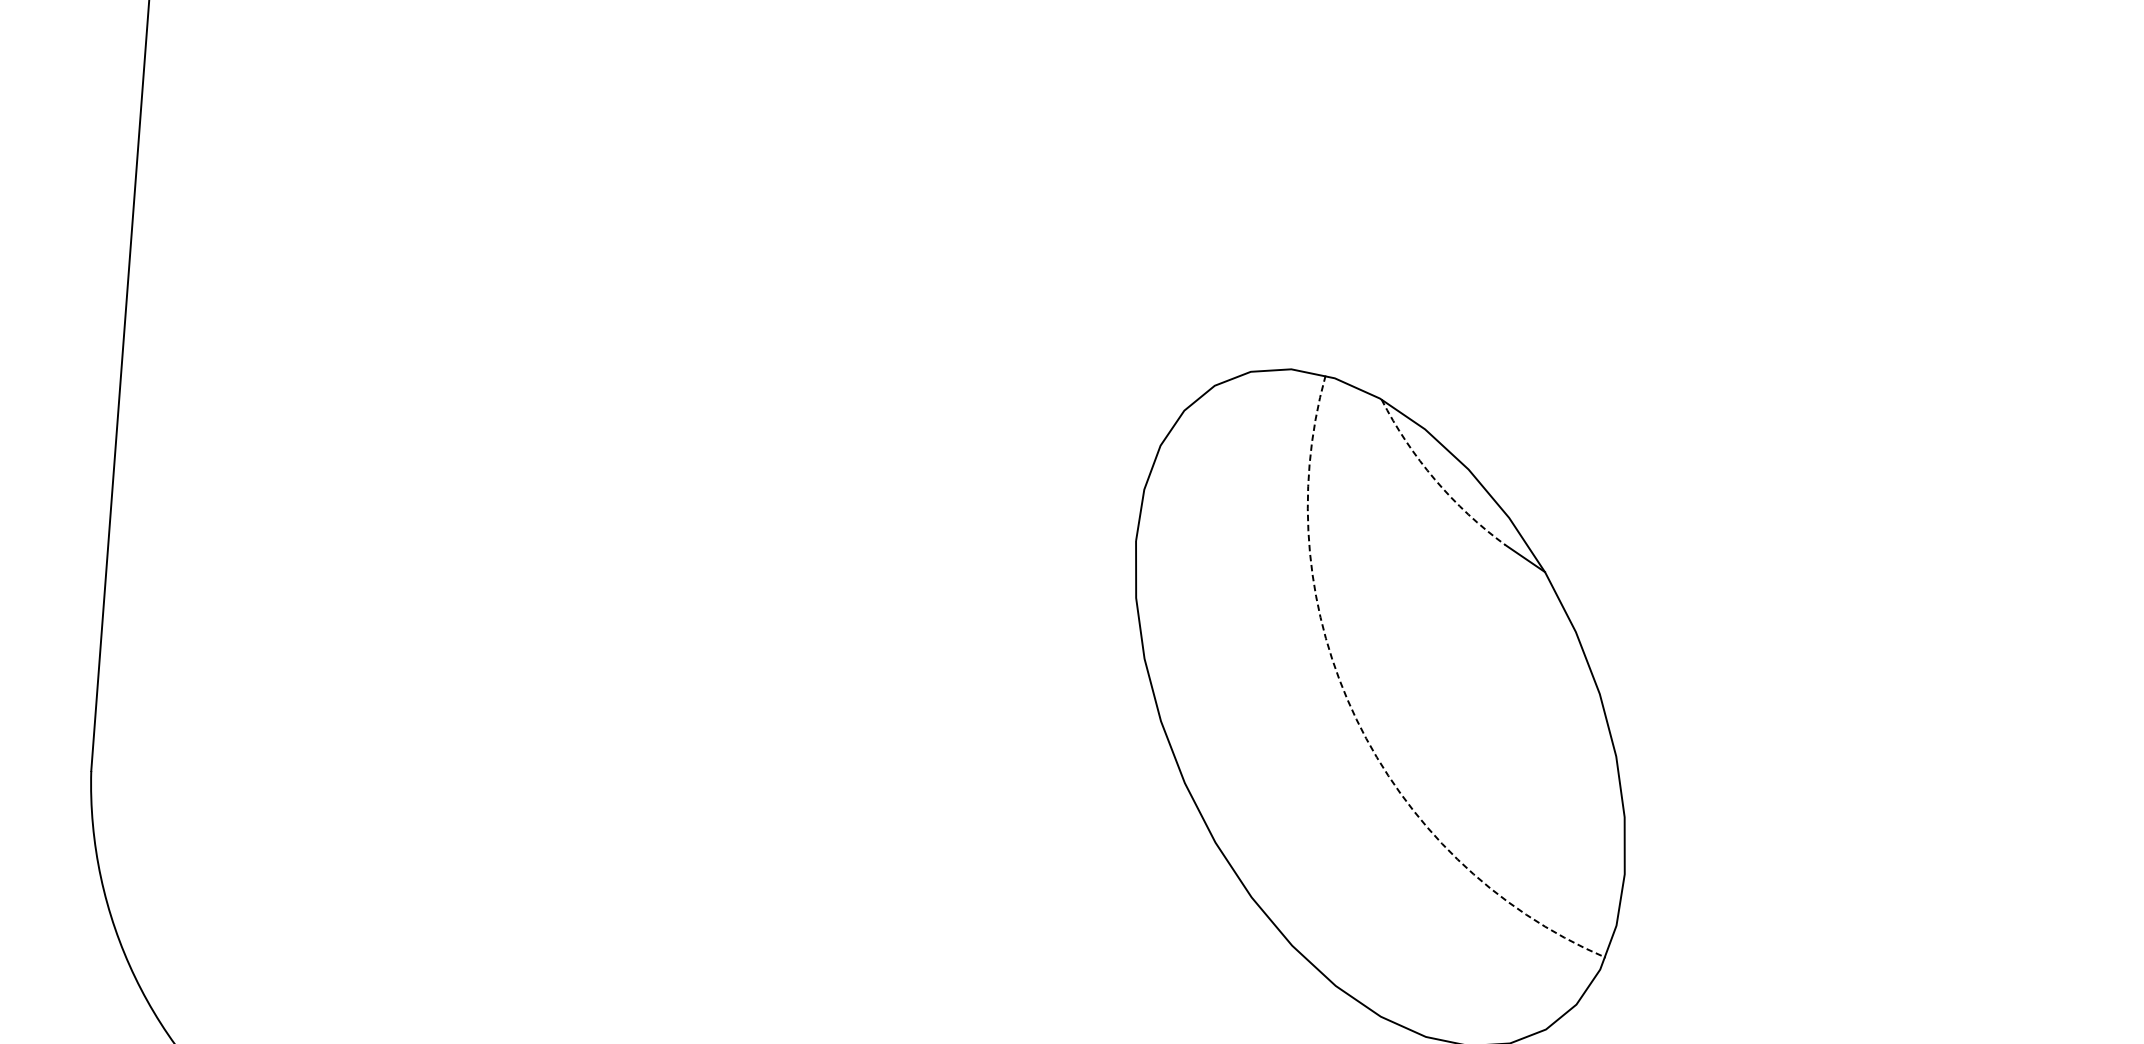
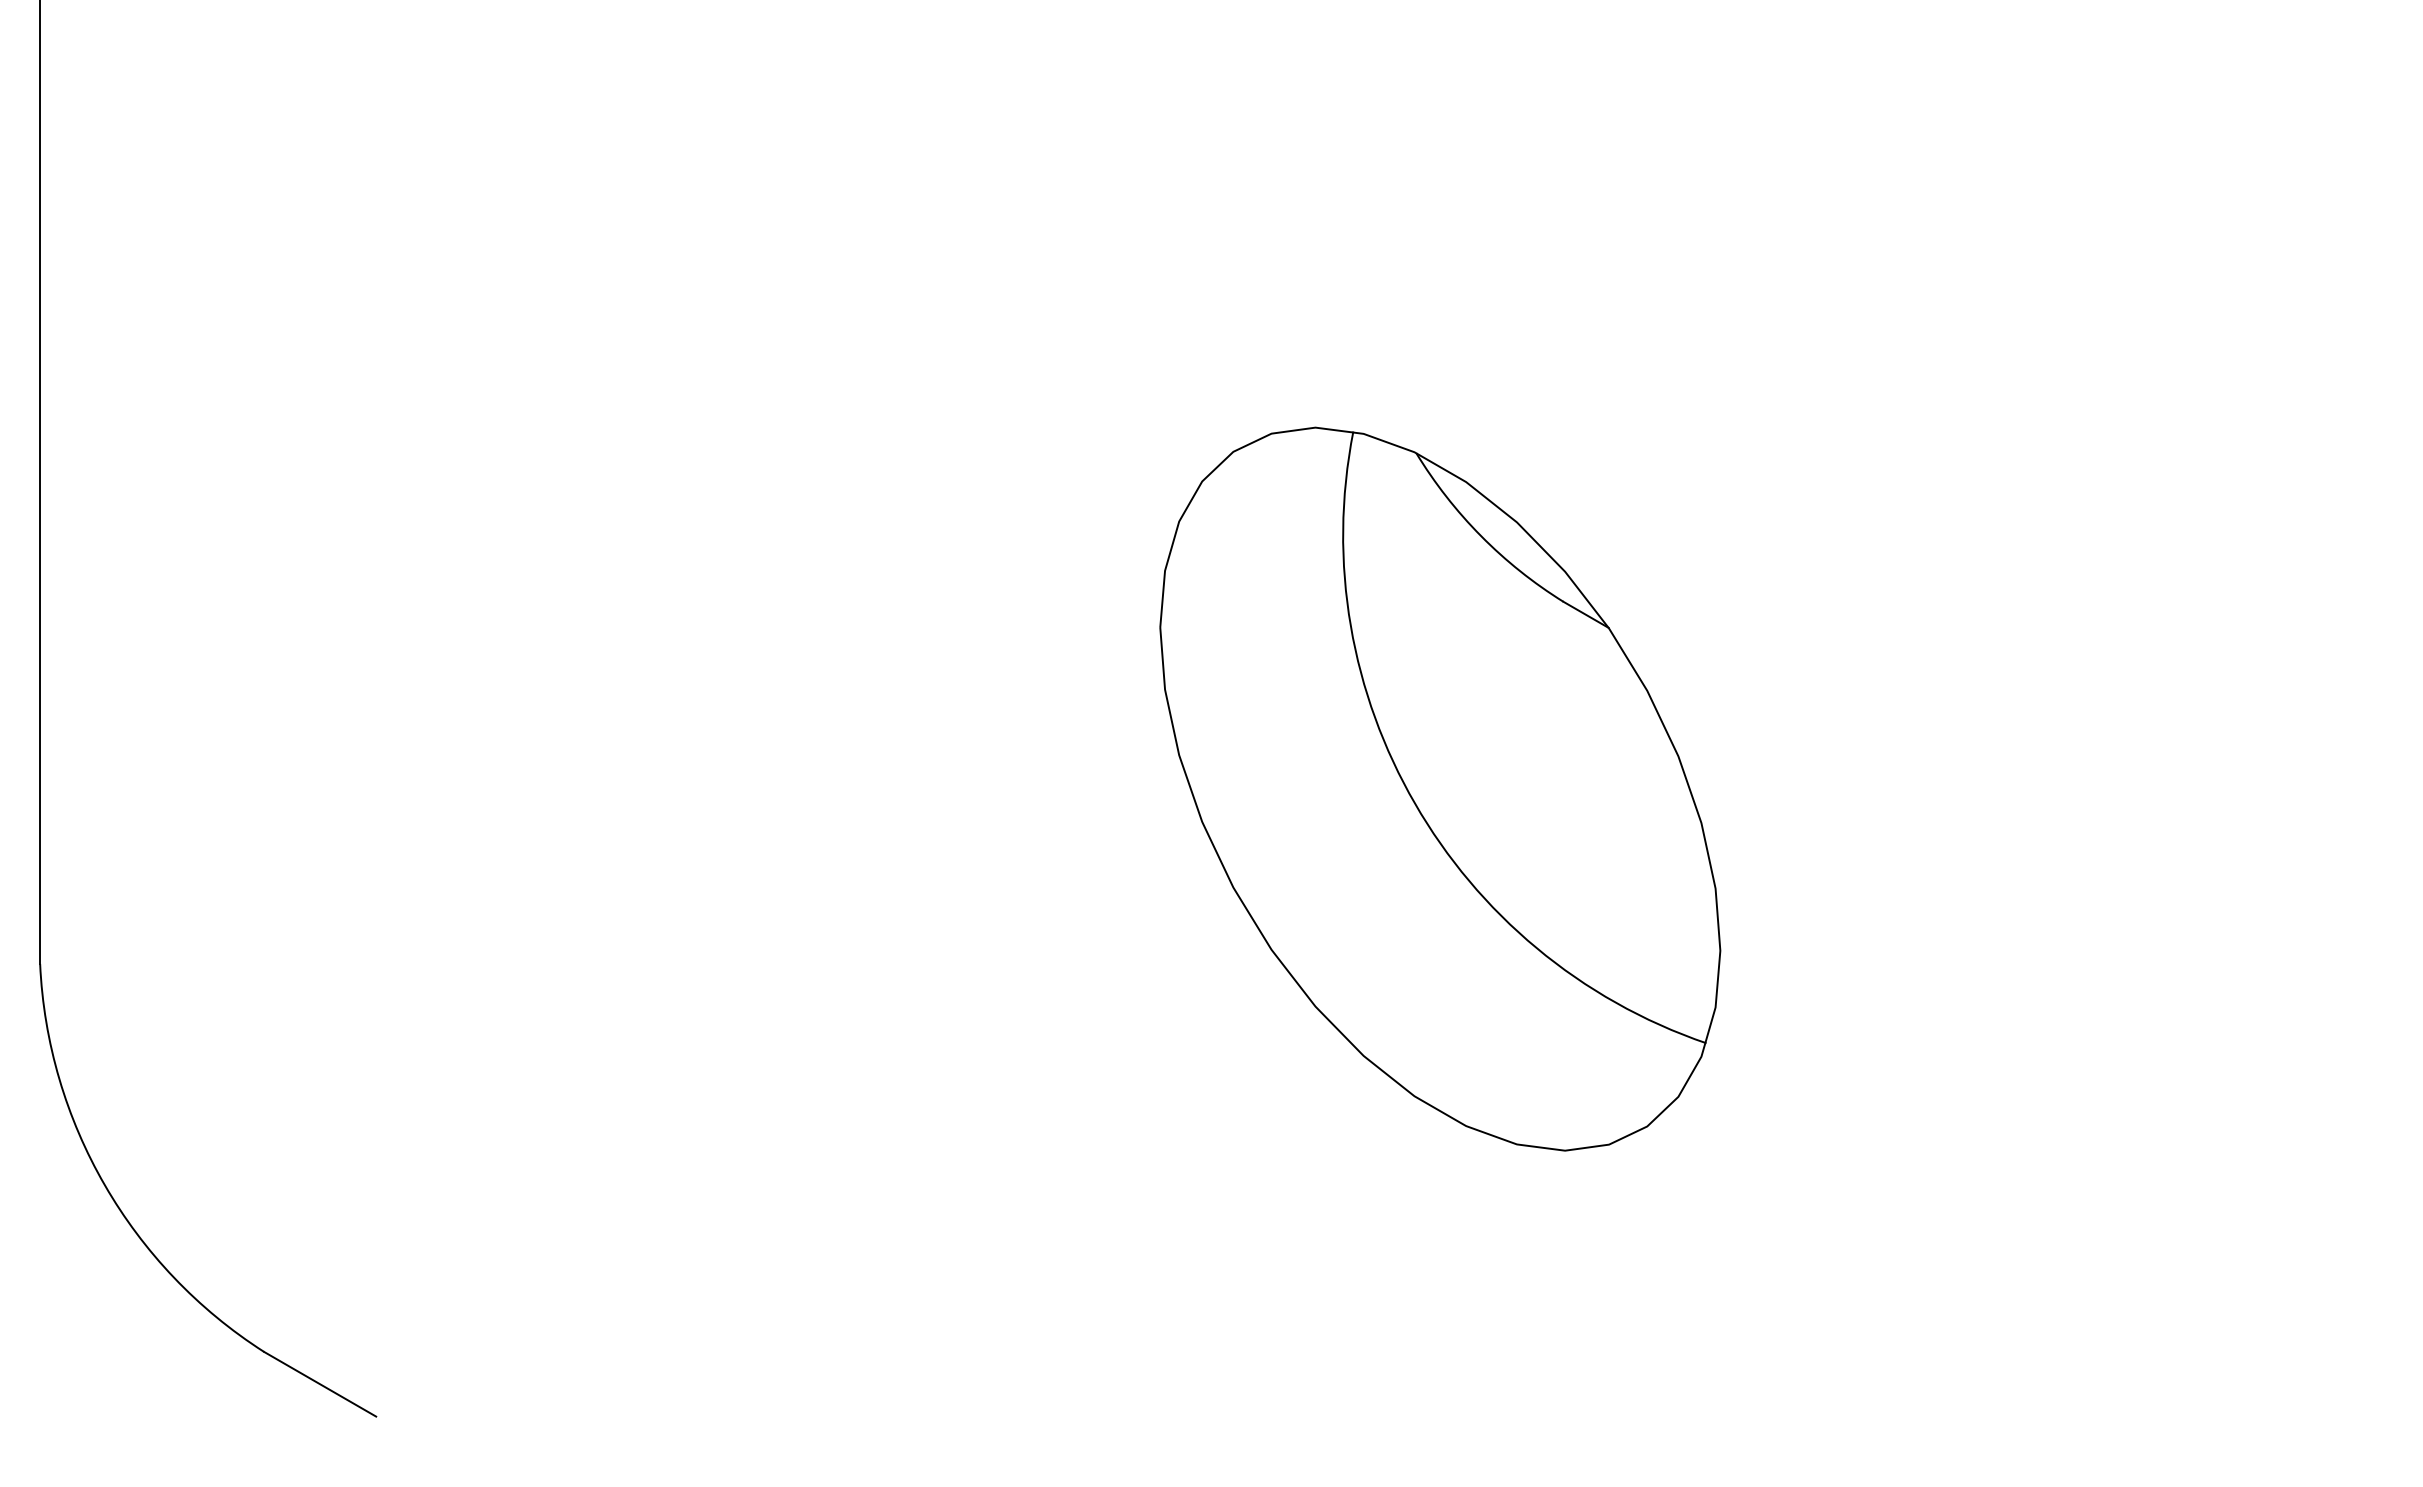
arc: (1435, 480) -> (1481, 536), dashed -> solid
arc: (1356, 719) -> (1415, 803), dashed -> solid

